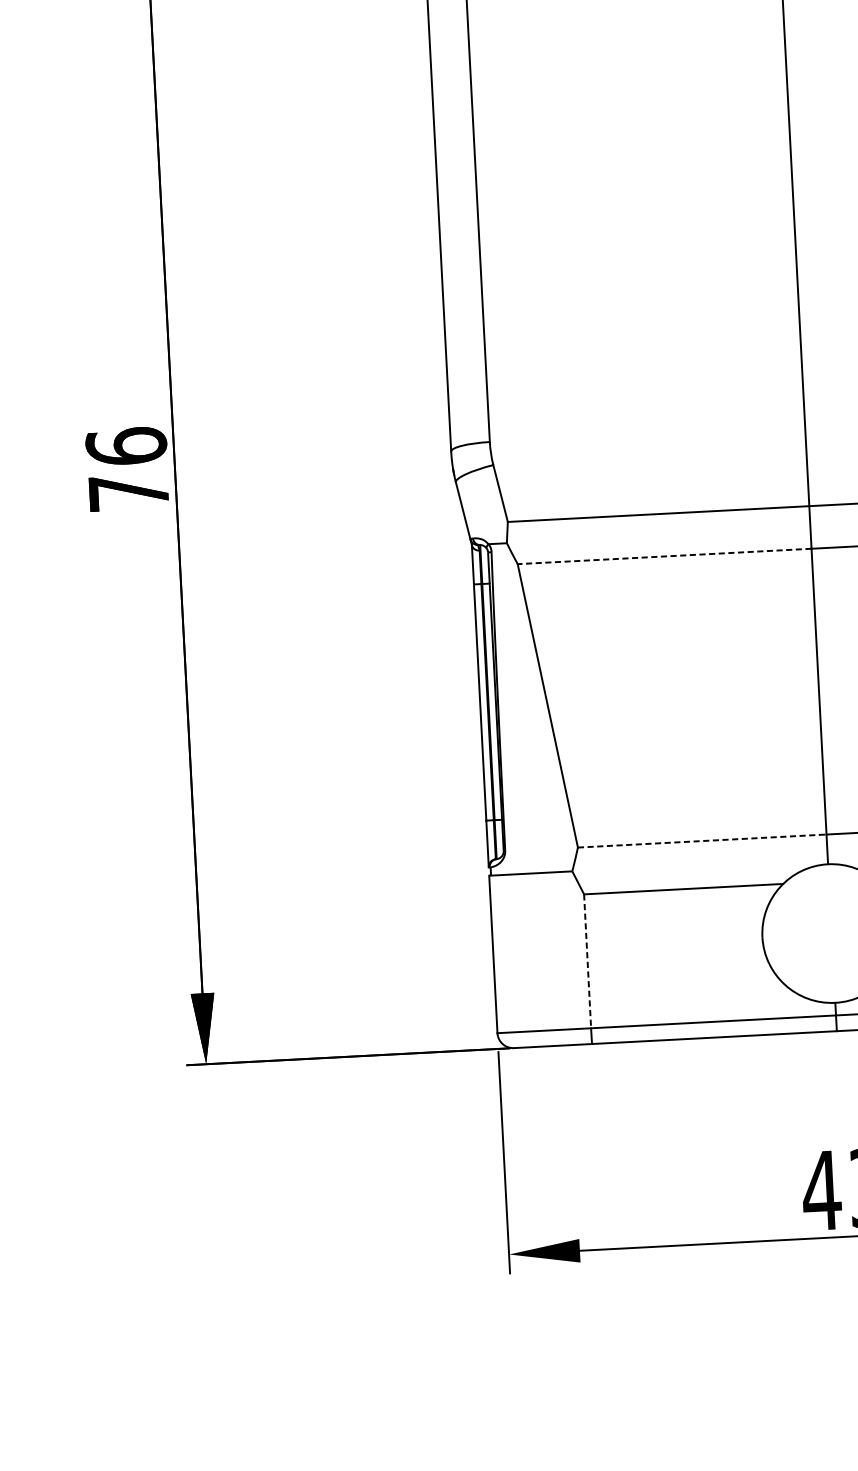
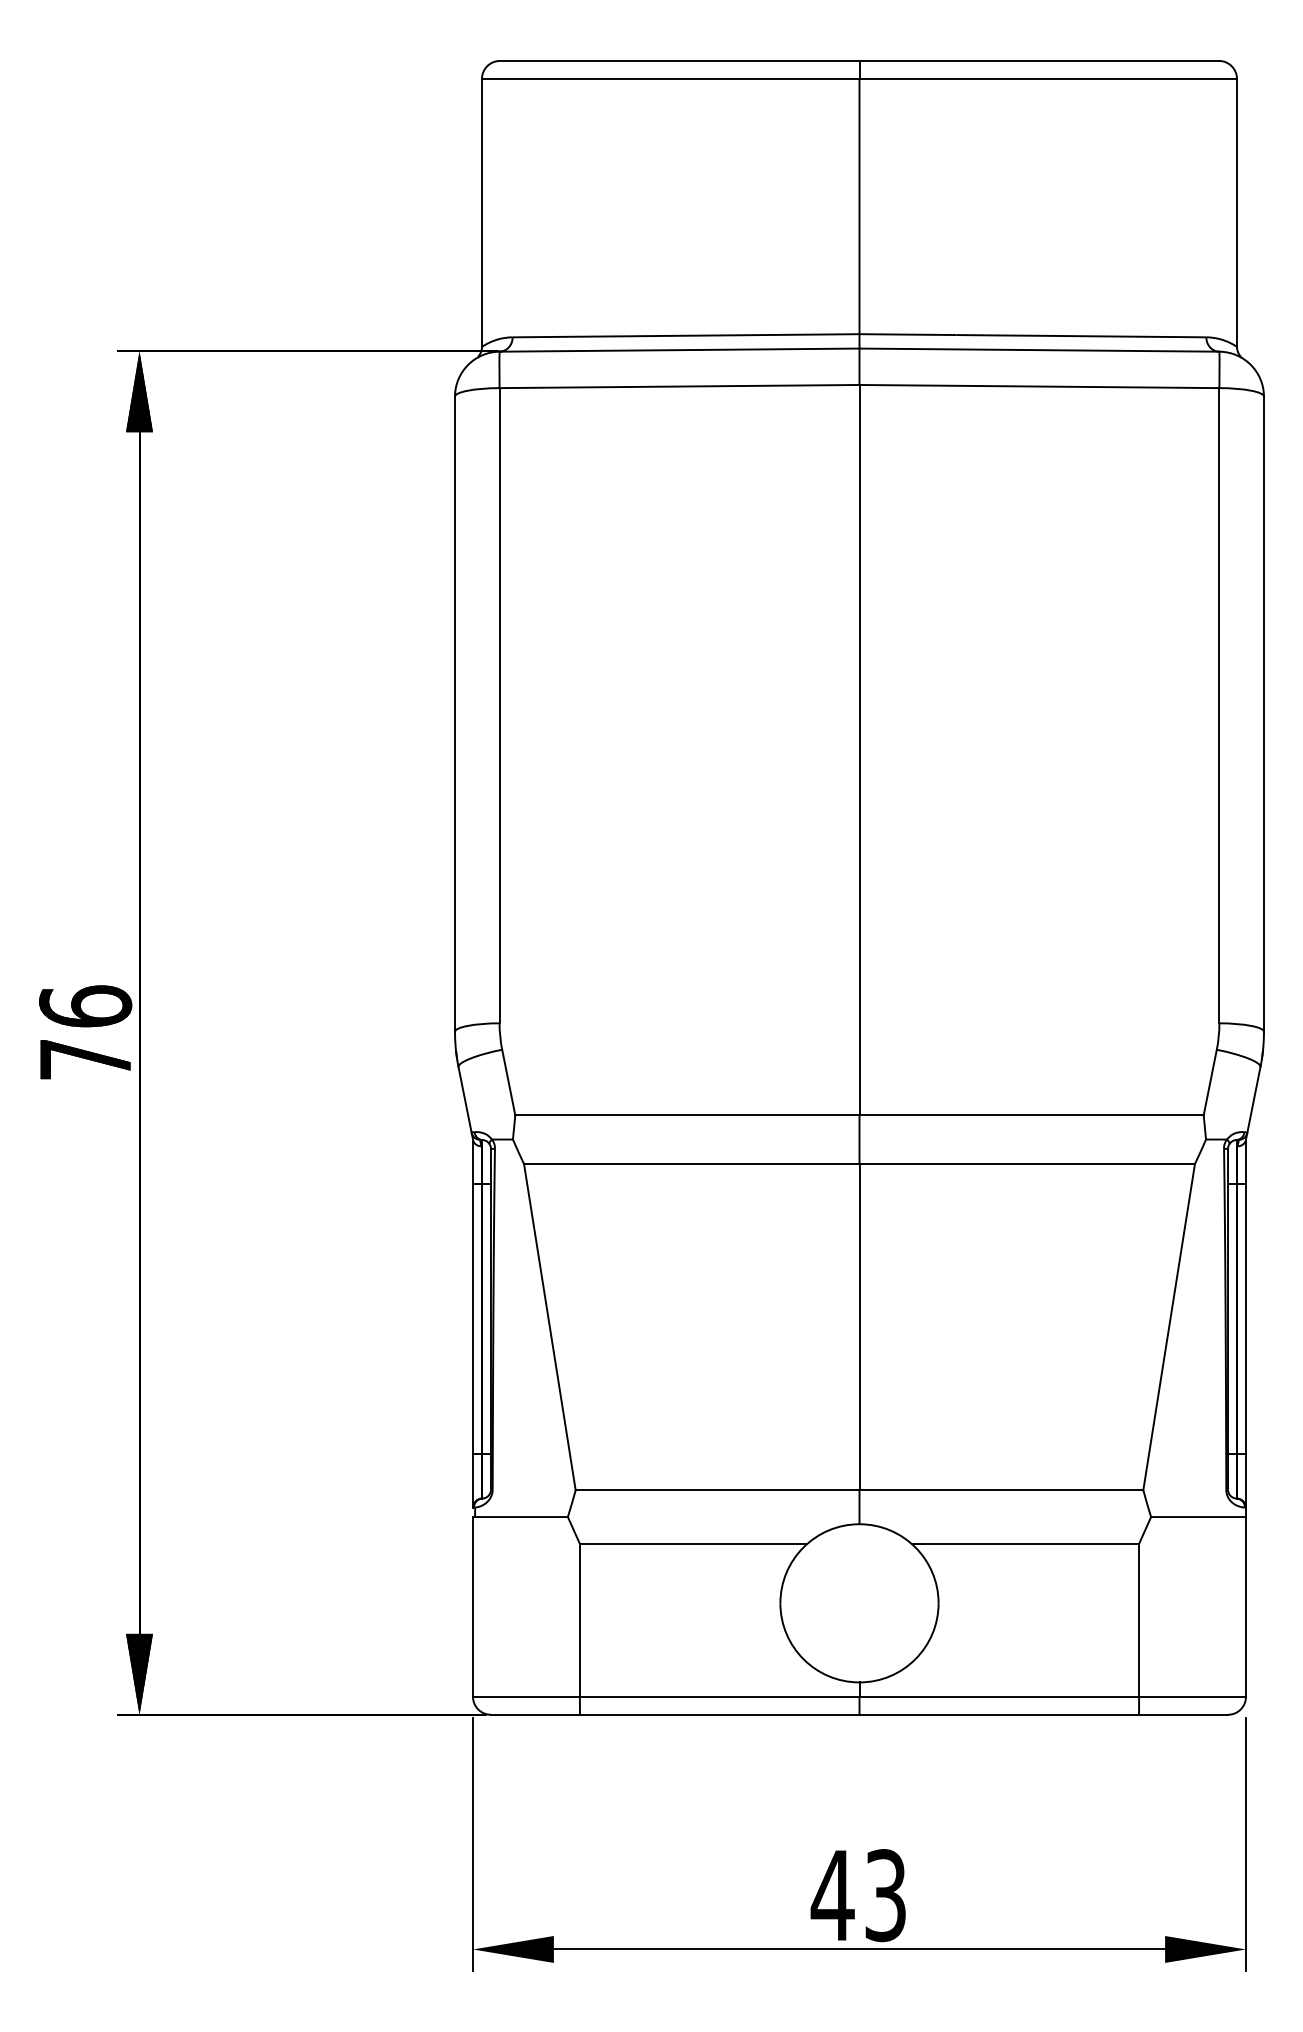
line: (664, 556) -> (691, 1164), dashed -> solid
line: (702, 841) -> (717, 1490), dashed -> solid
line: (587, 961) -> (579, 1620), dashed -> solid

